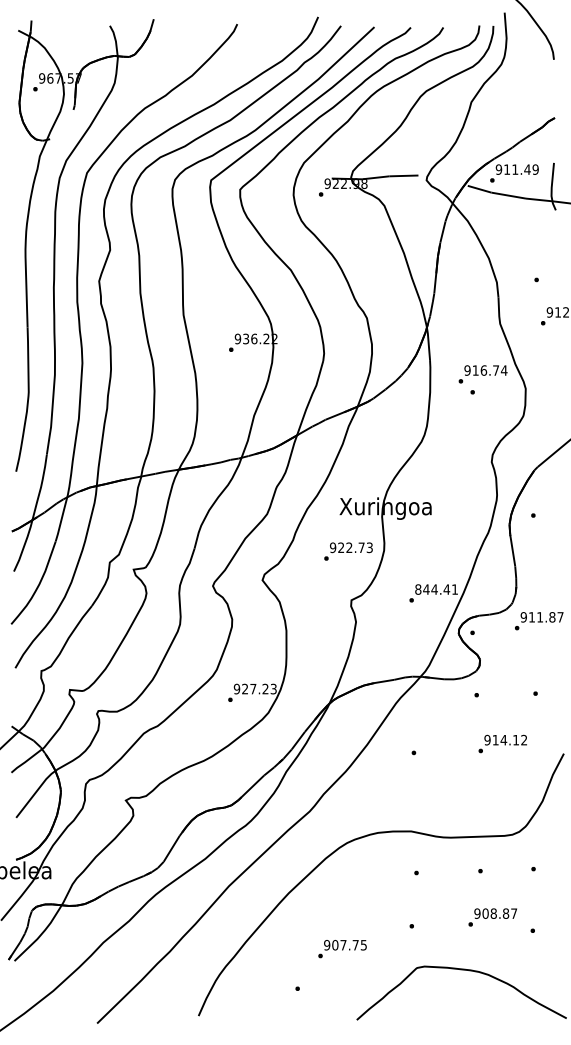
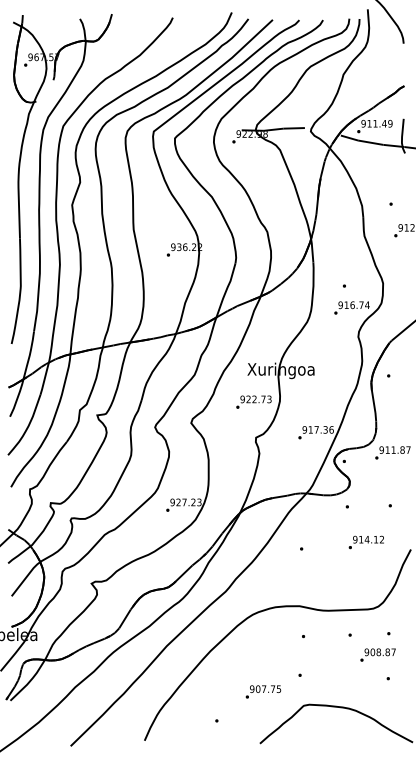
text: (482, 374) -> (351, 308), moved
text: (436, 589) -> (318, 429), 844.41 -> 917.36
text: (492, 917) -> (377, 655), moved
text: (342, 949) -> (263, 692), moved

